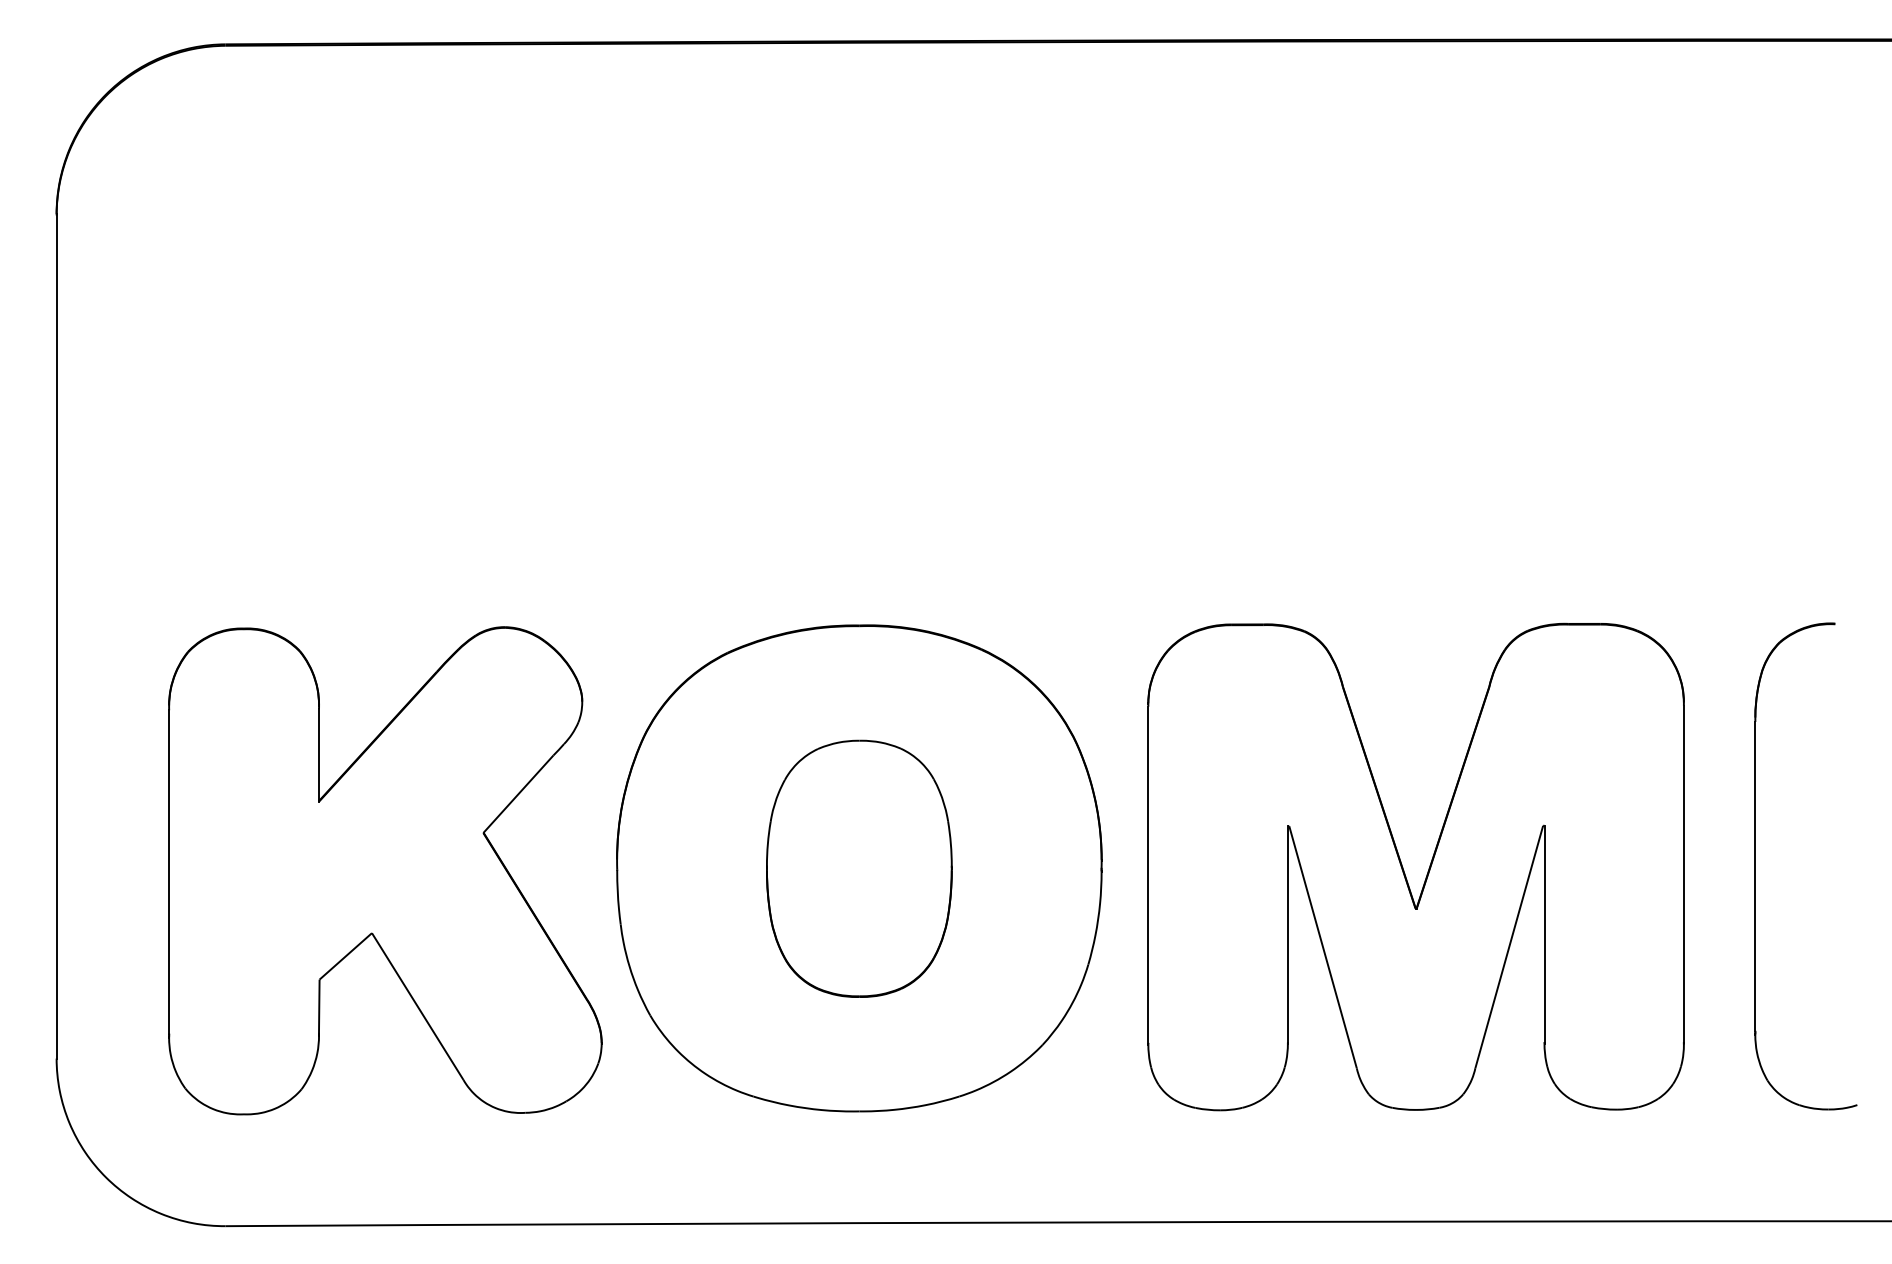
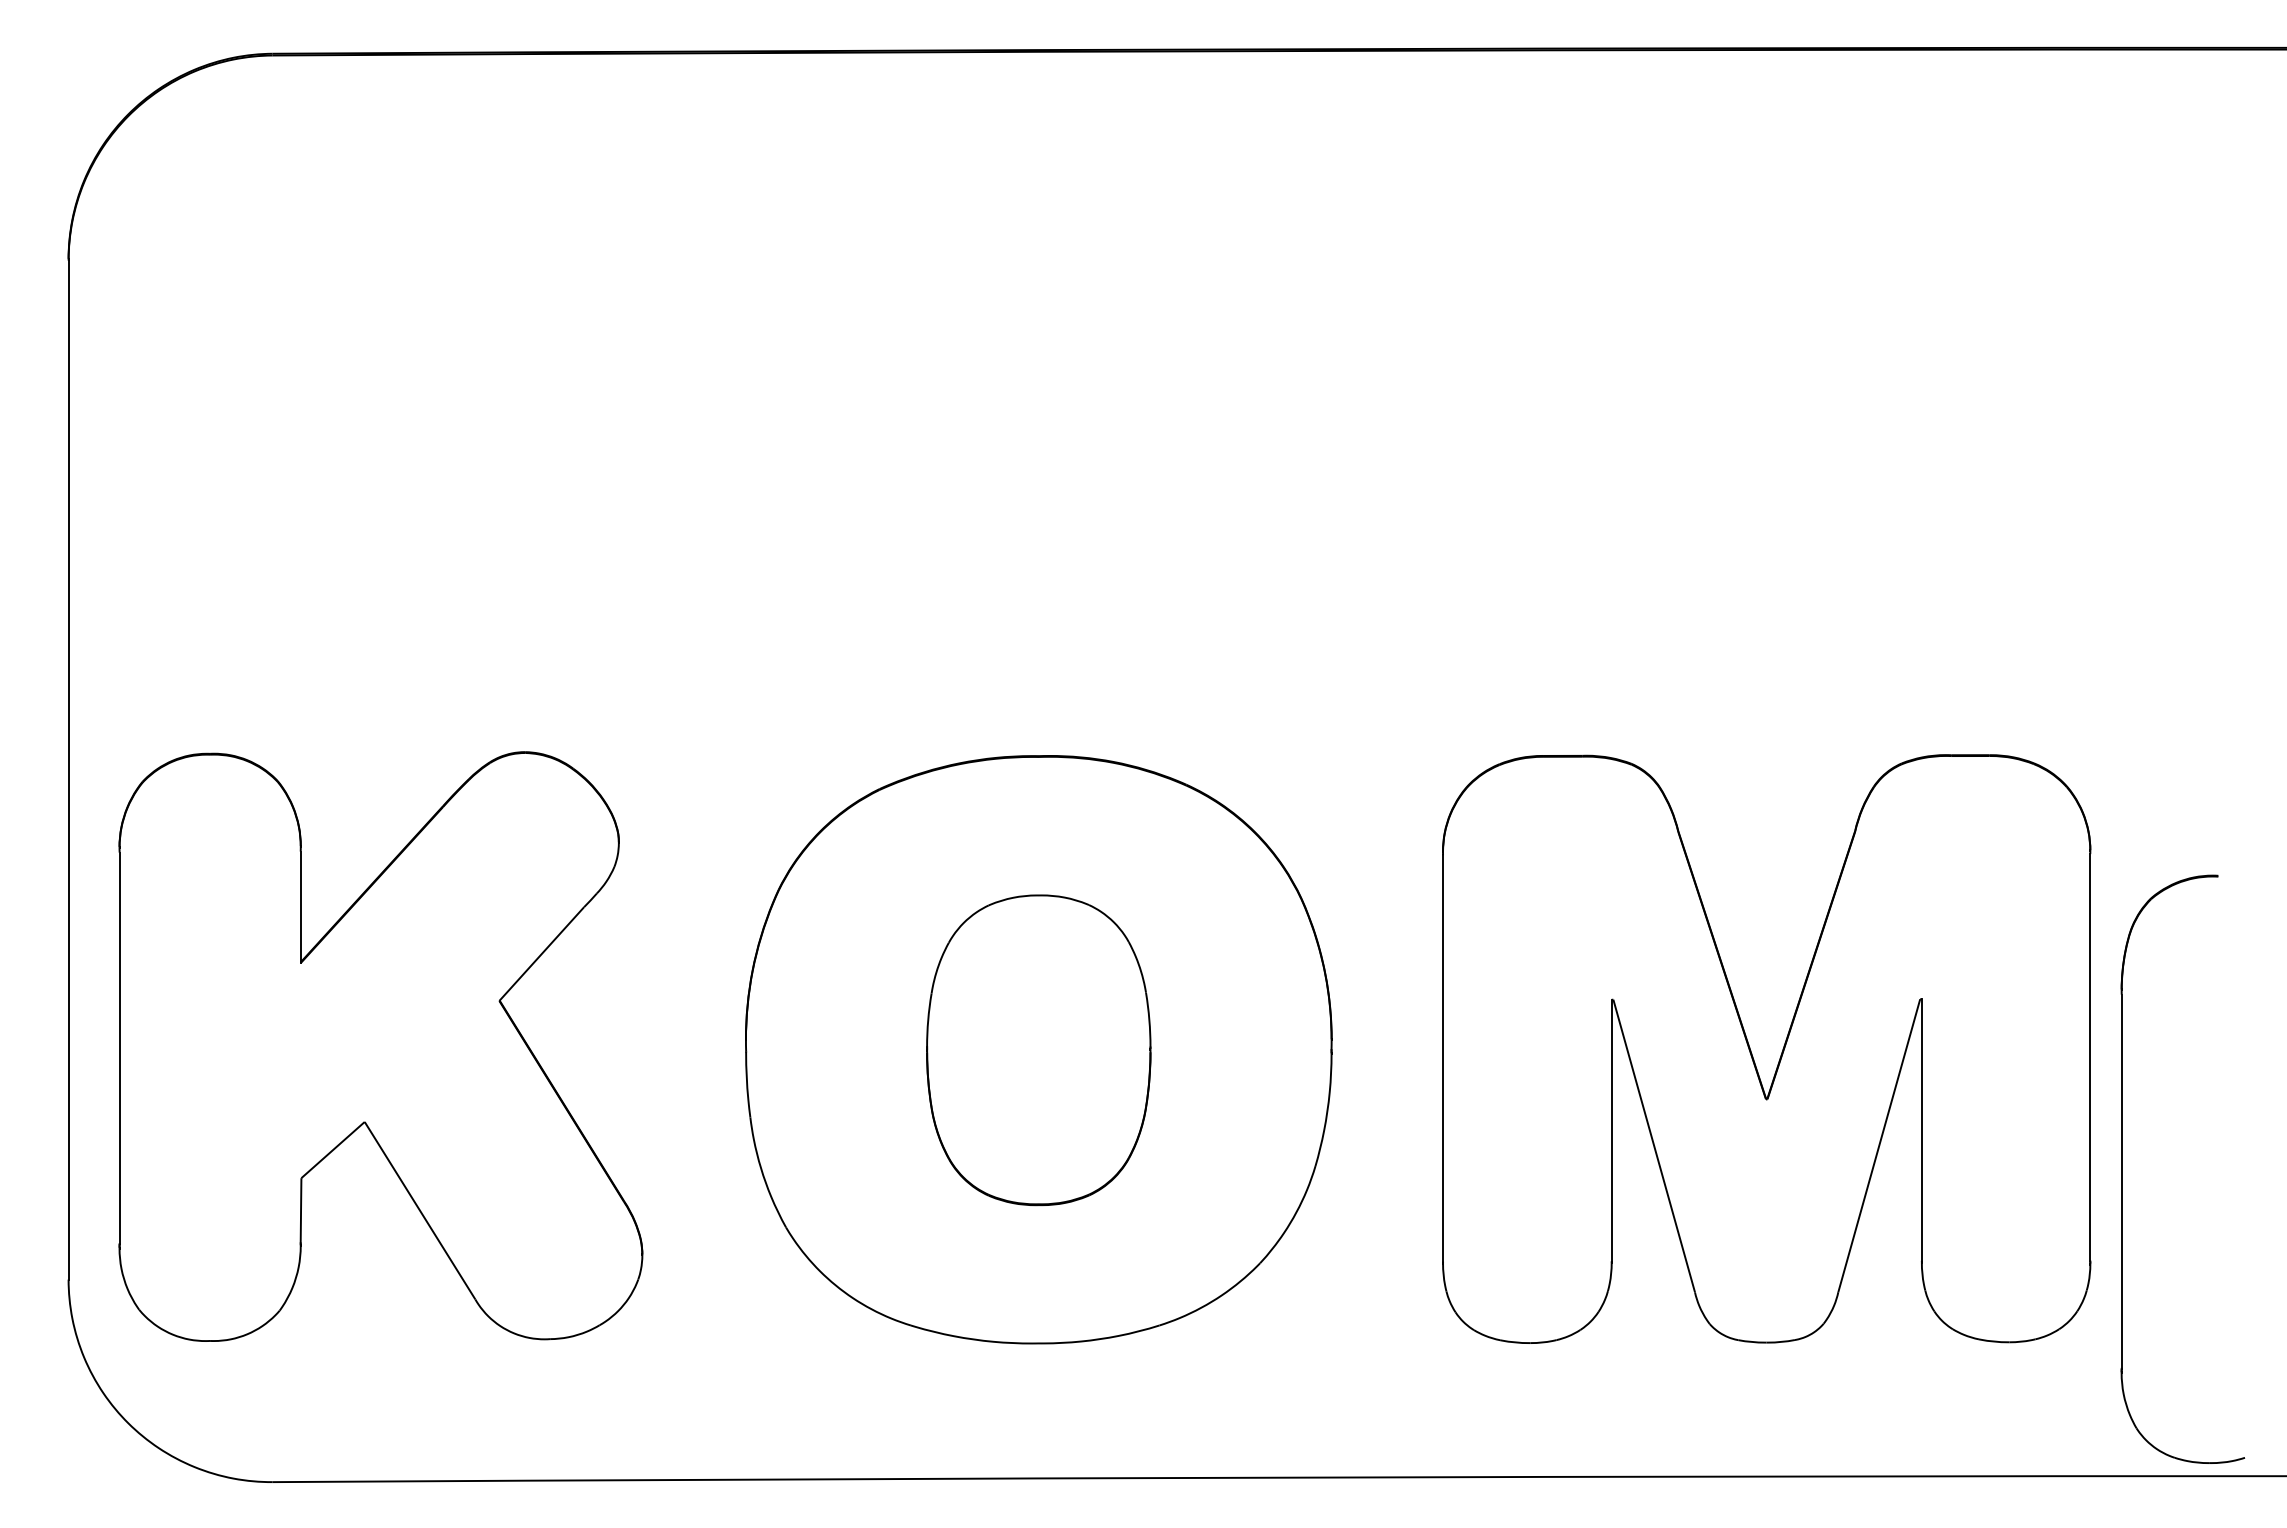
part: (1756, 865) -> (2122, 1168), moved
part: (385, 870) -> (380, 1046), moved
part: (1404, 870) -> (1752, 1053), moved

